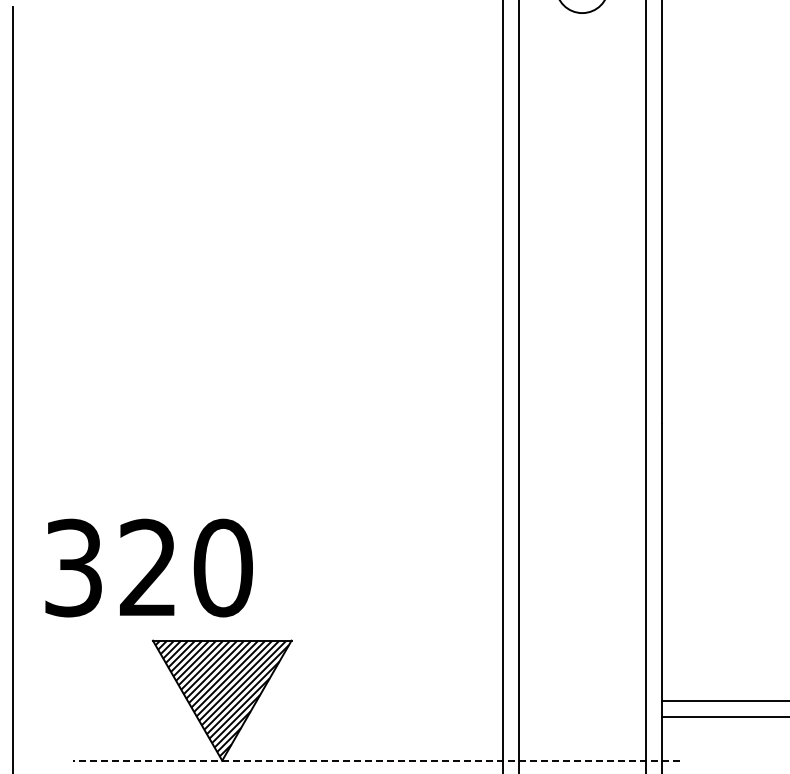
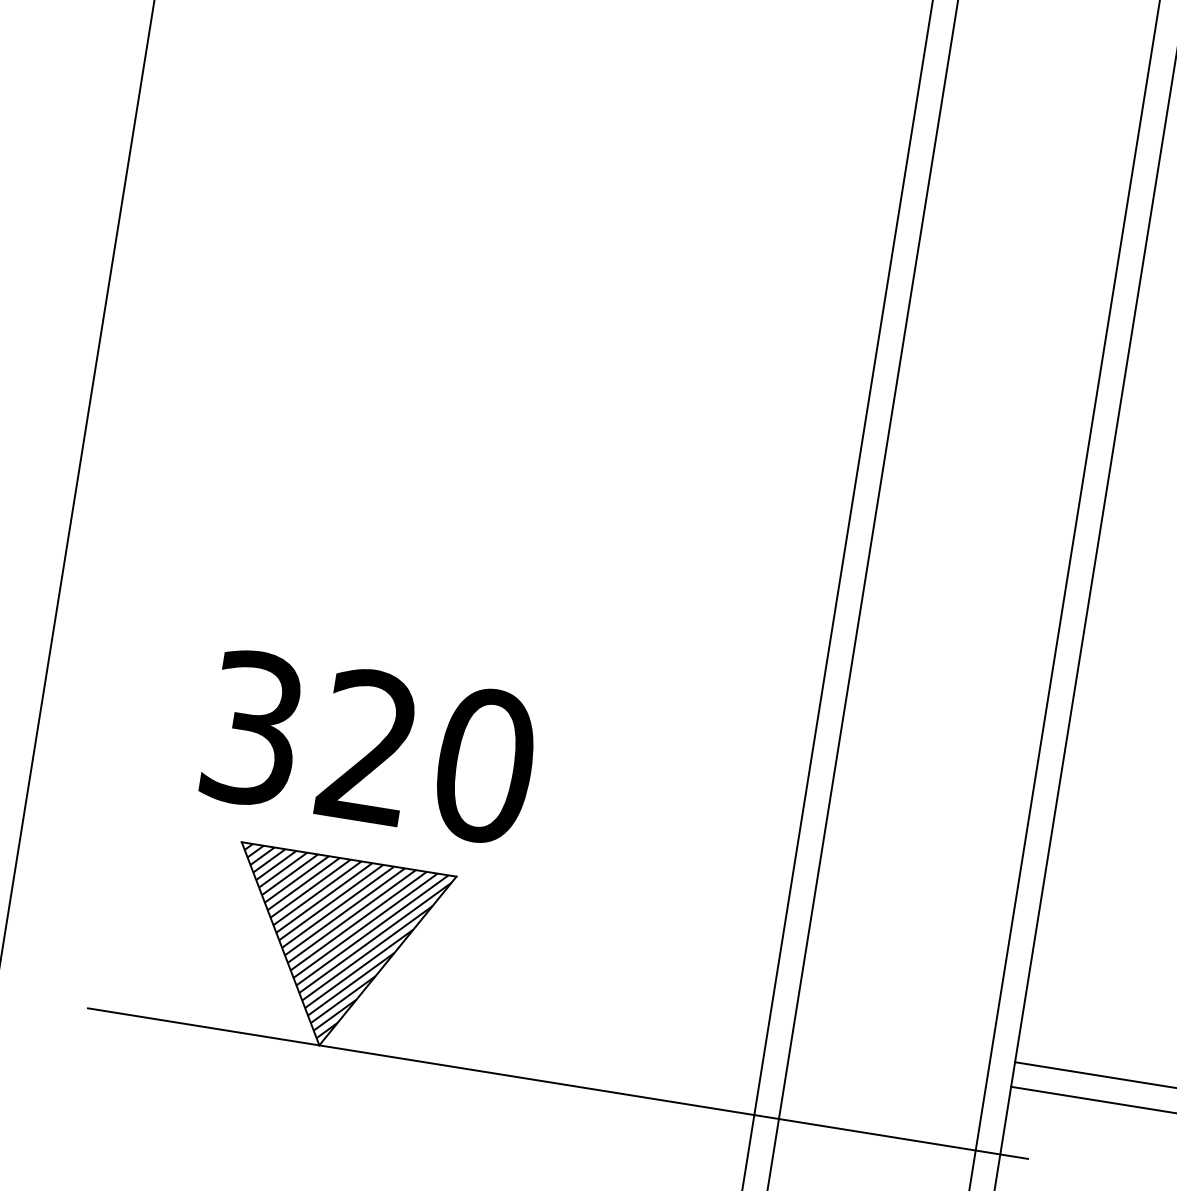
text: (148, 567) -> (369, 746), moved
line: (375, 760) -> (556, 1083), dashed -> solid

